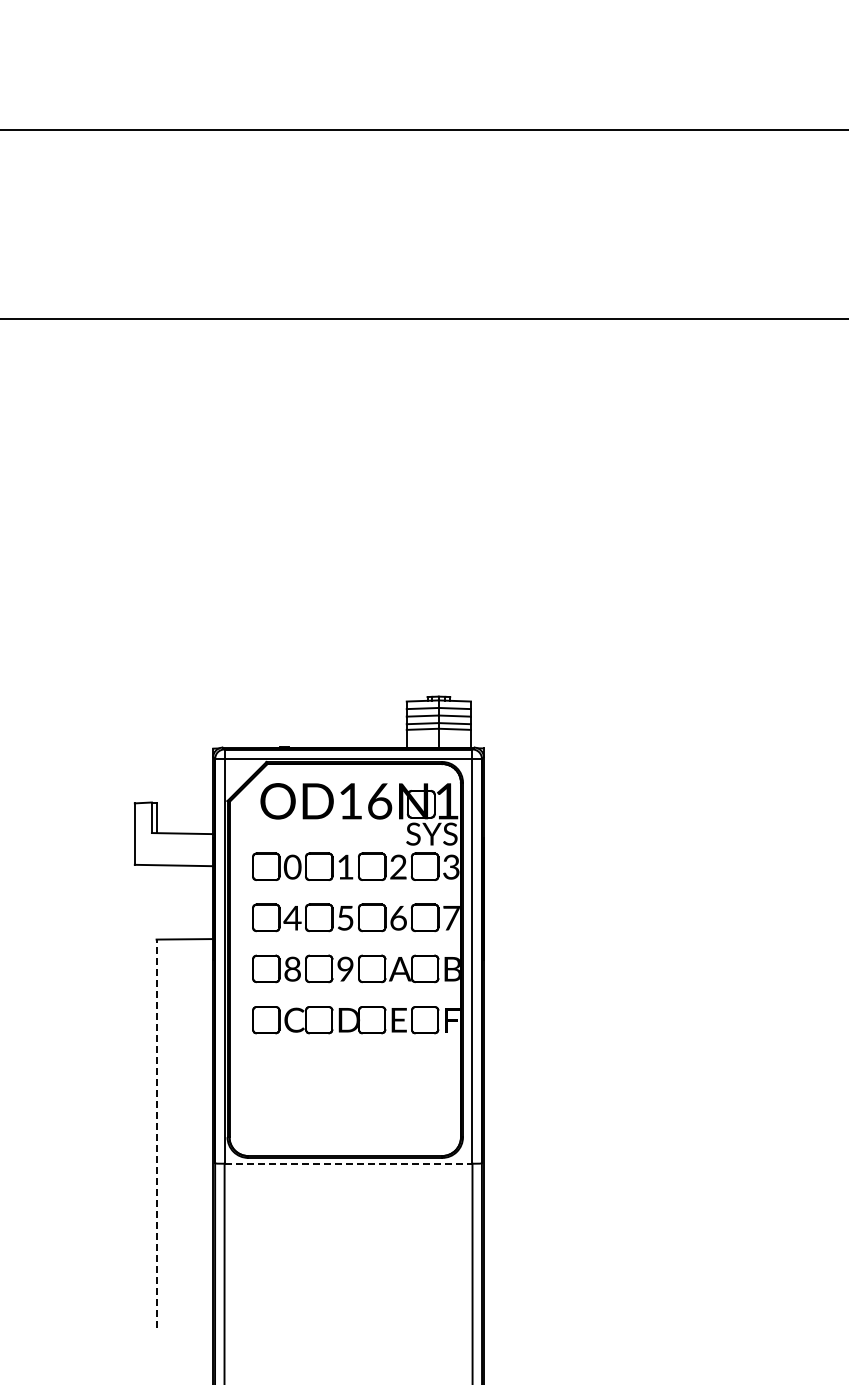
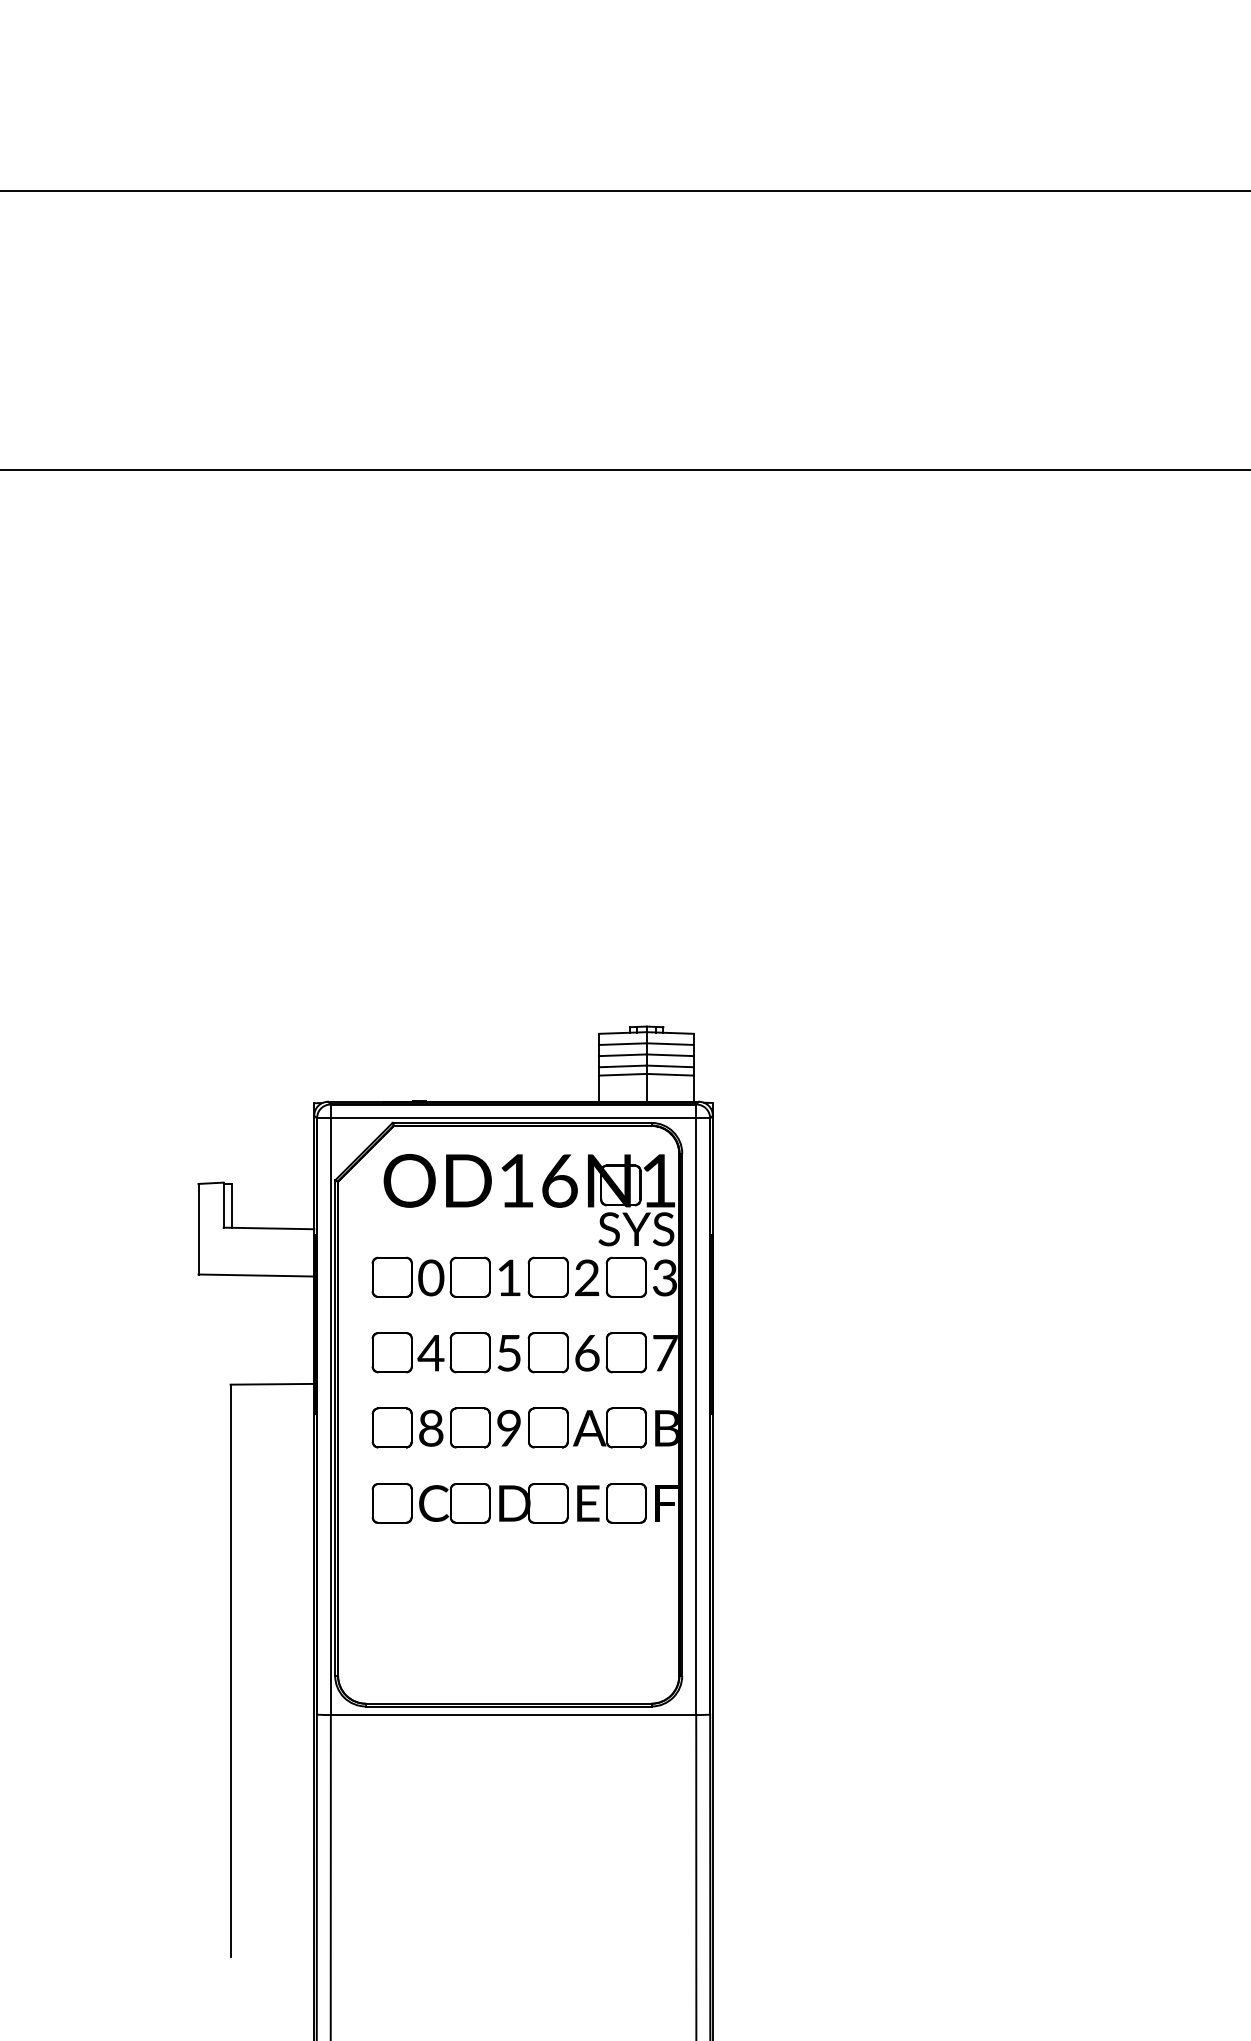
line: (156, 1133) -> (230, 1670), dashed -> solid
line: (348, 1163) -> (513, 1714), dashed -> solid

